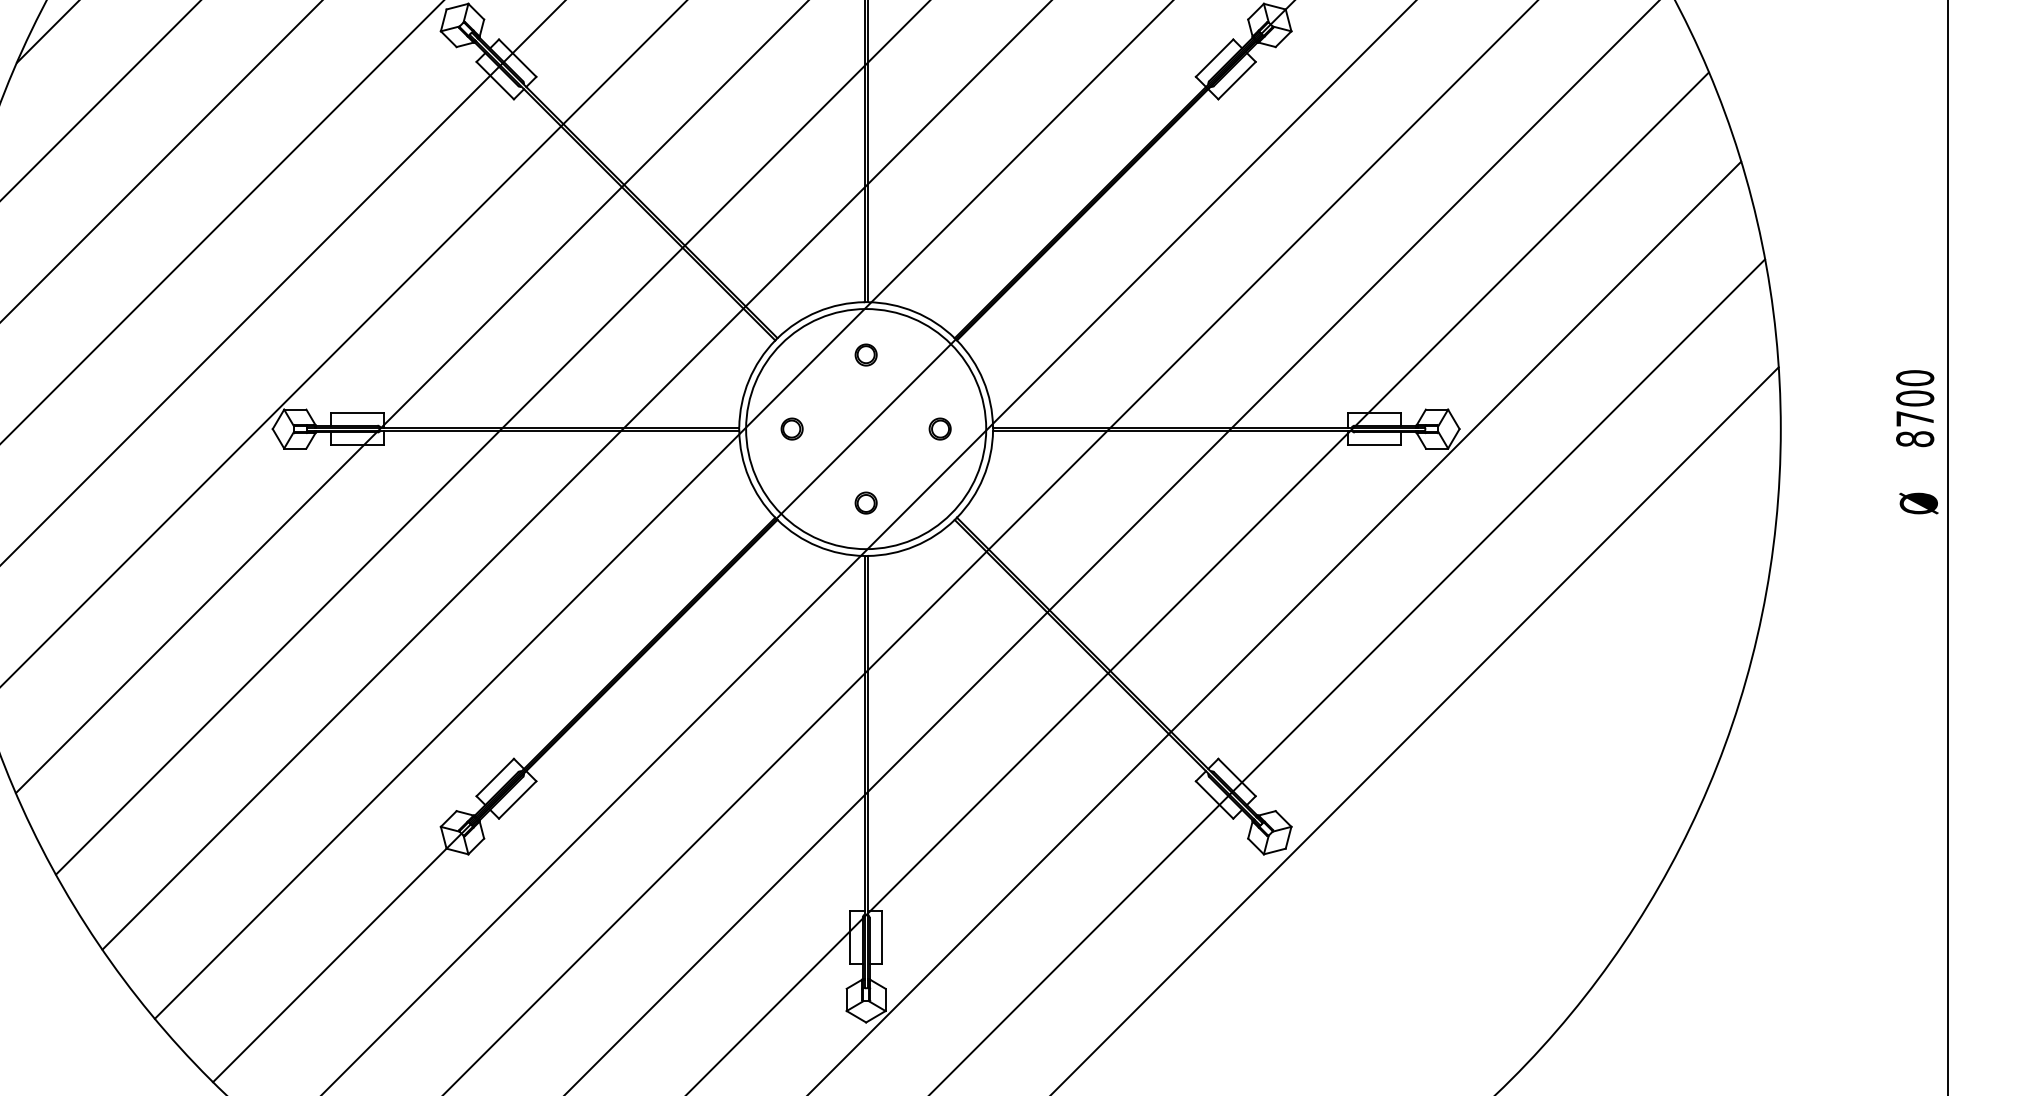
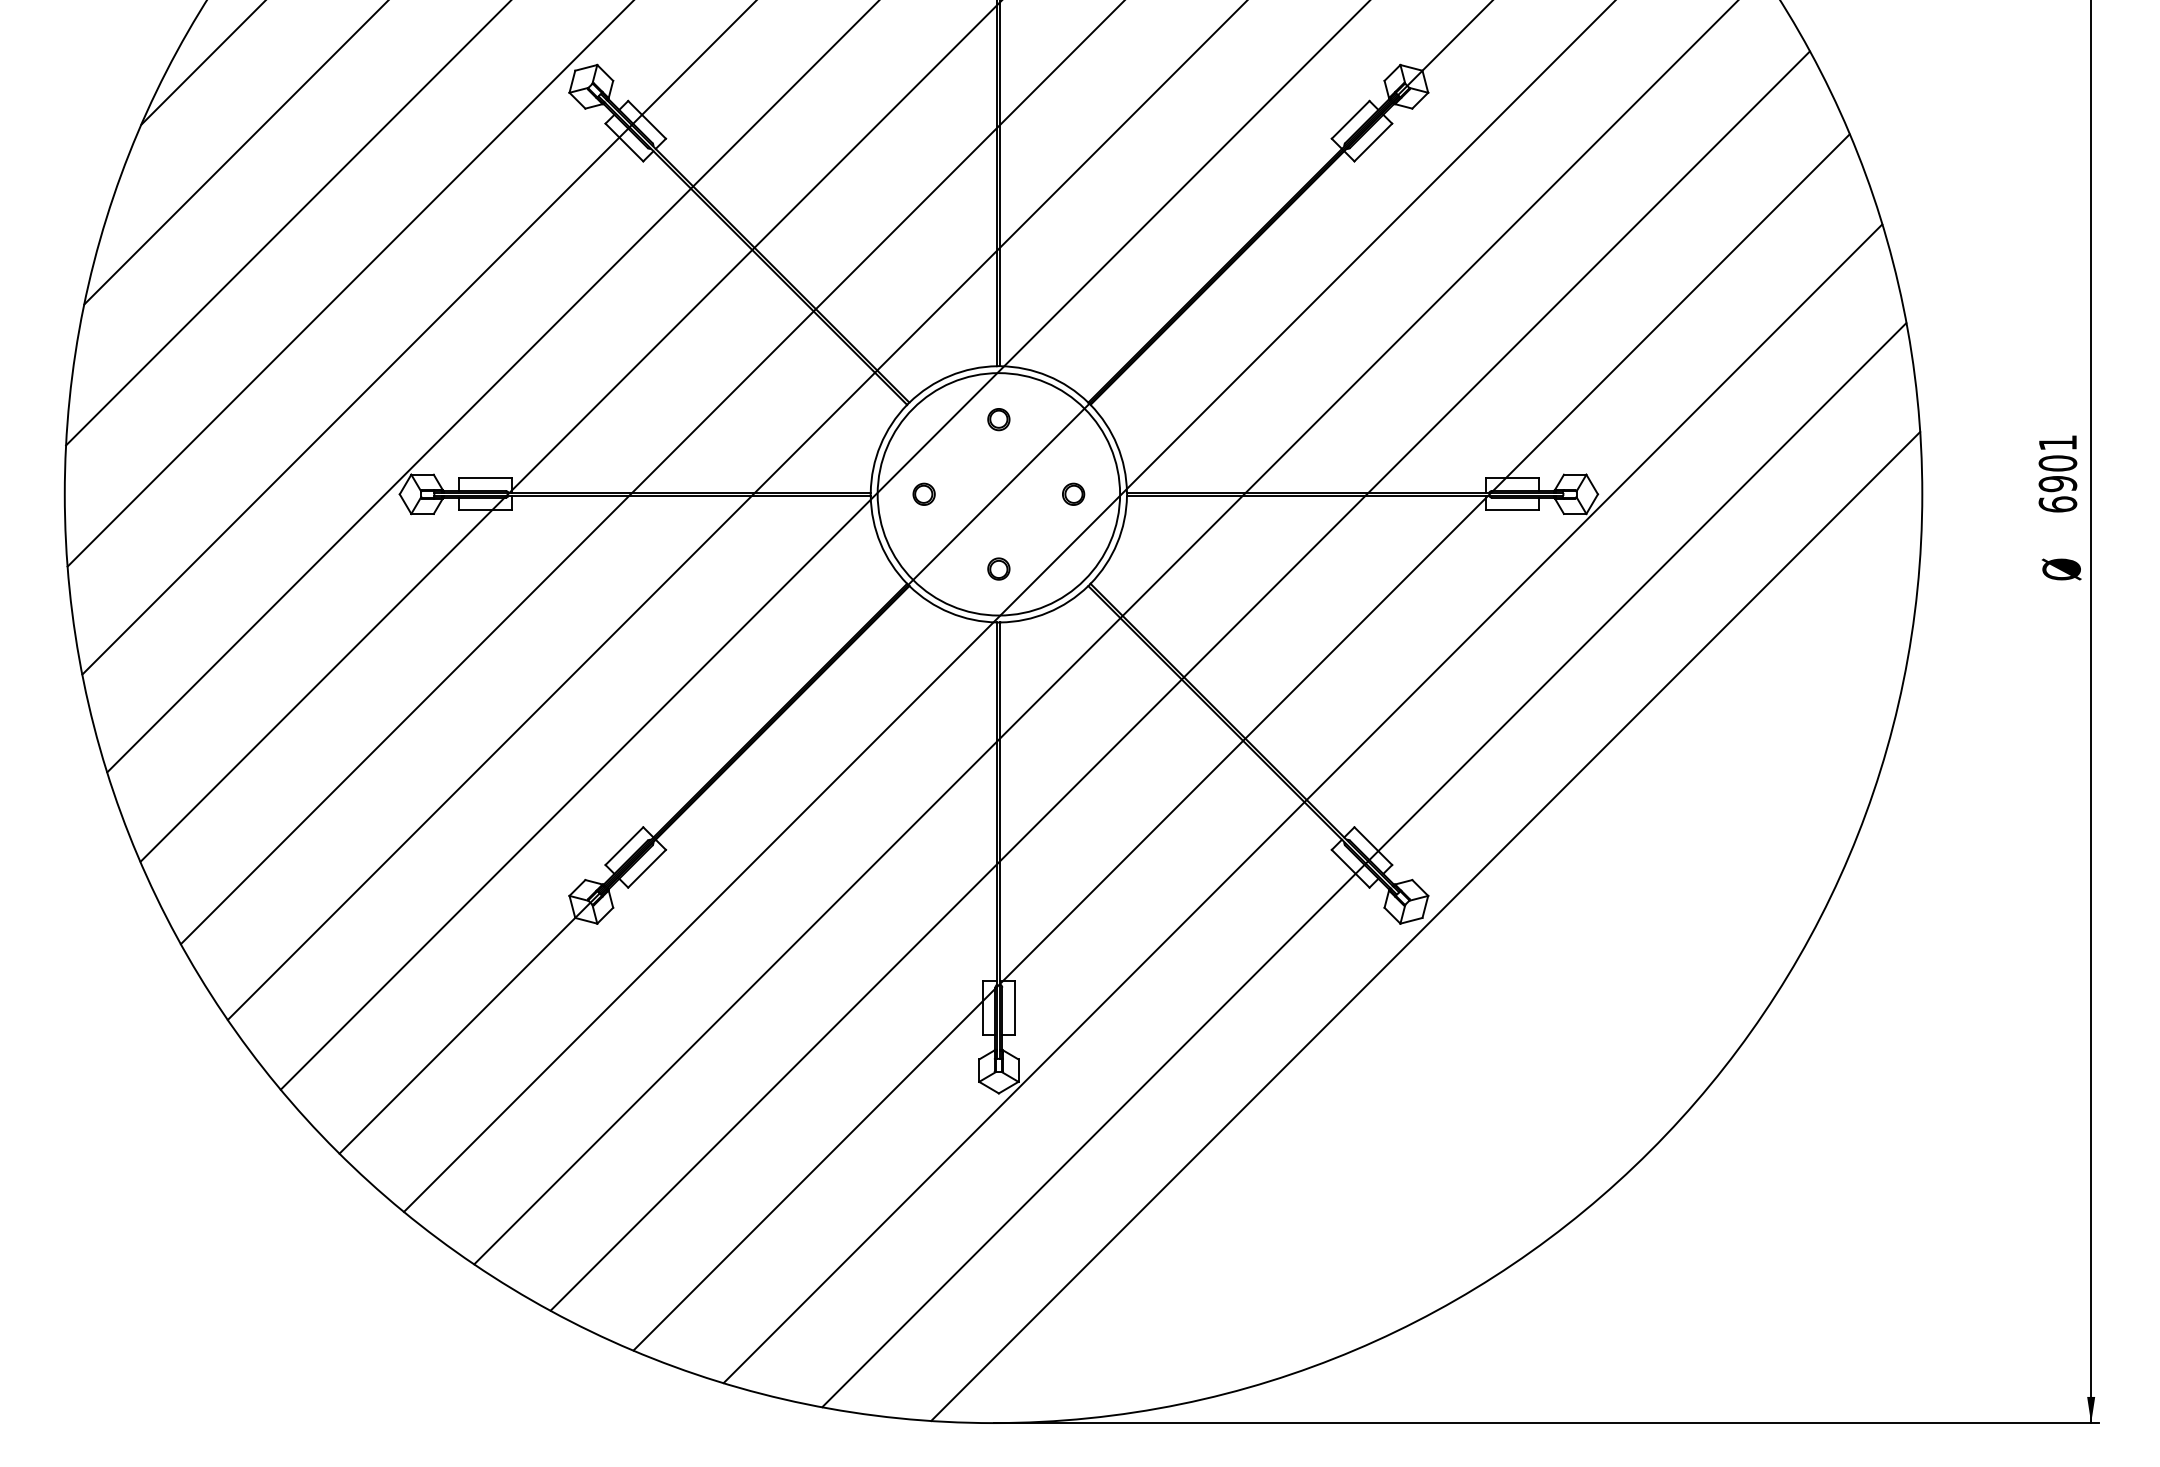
text: (1914, 408) -> (2057, 473), 8700 -> 6901

